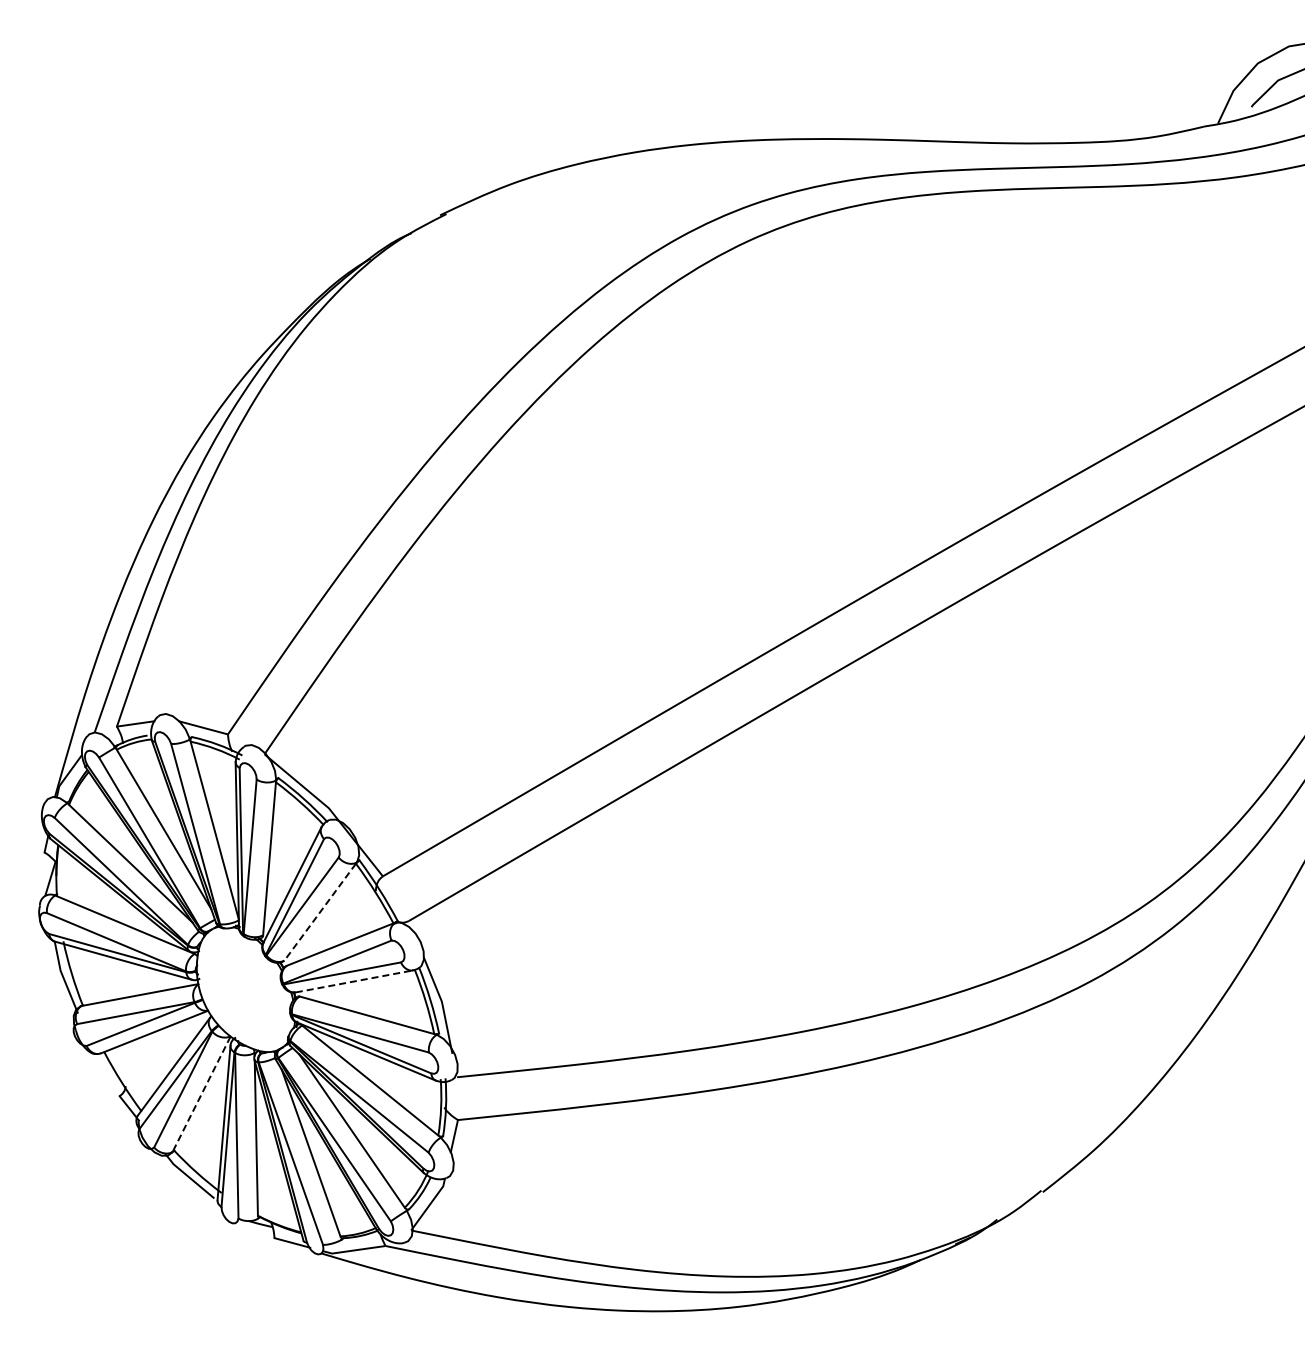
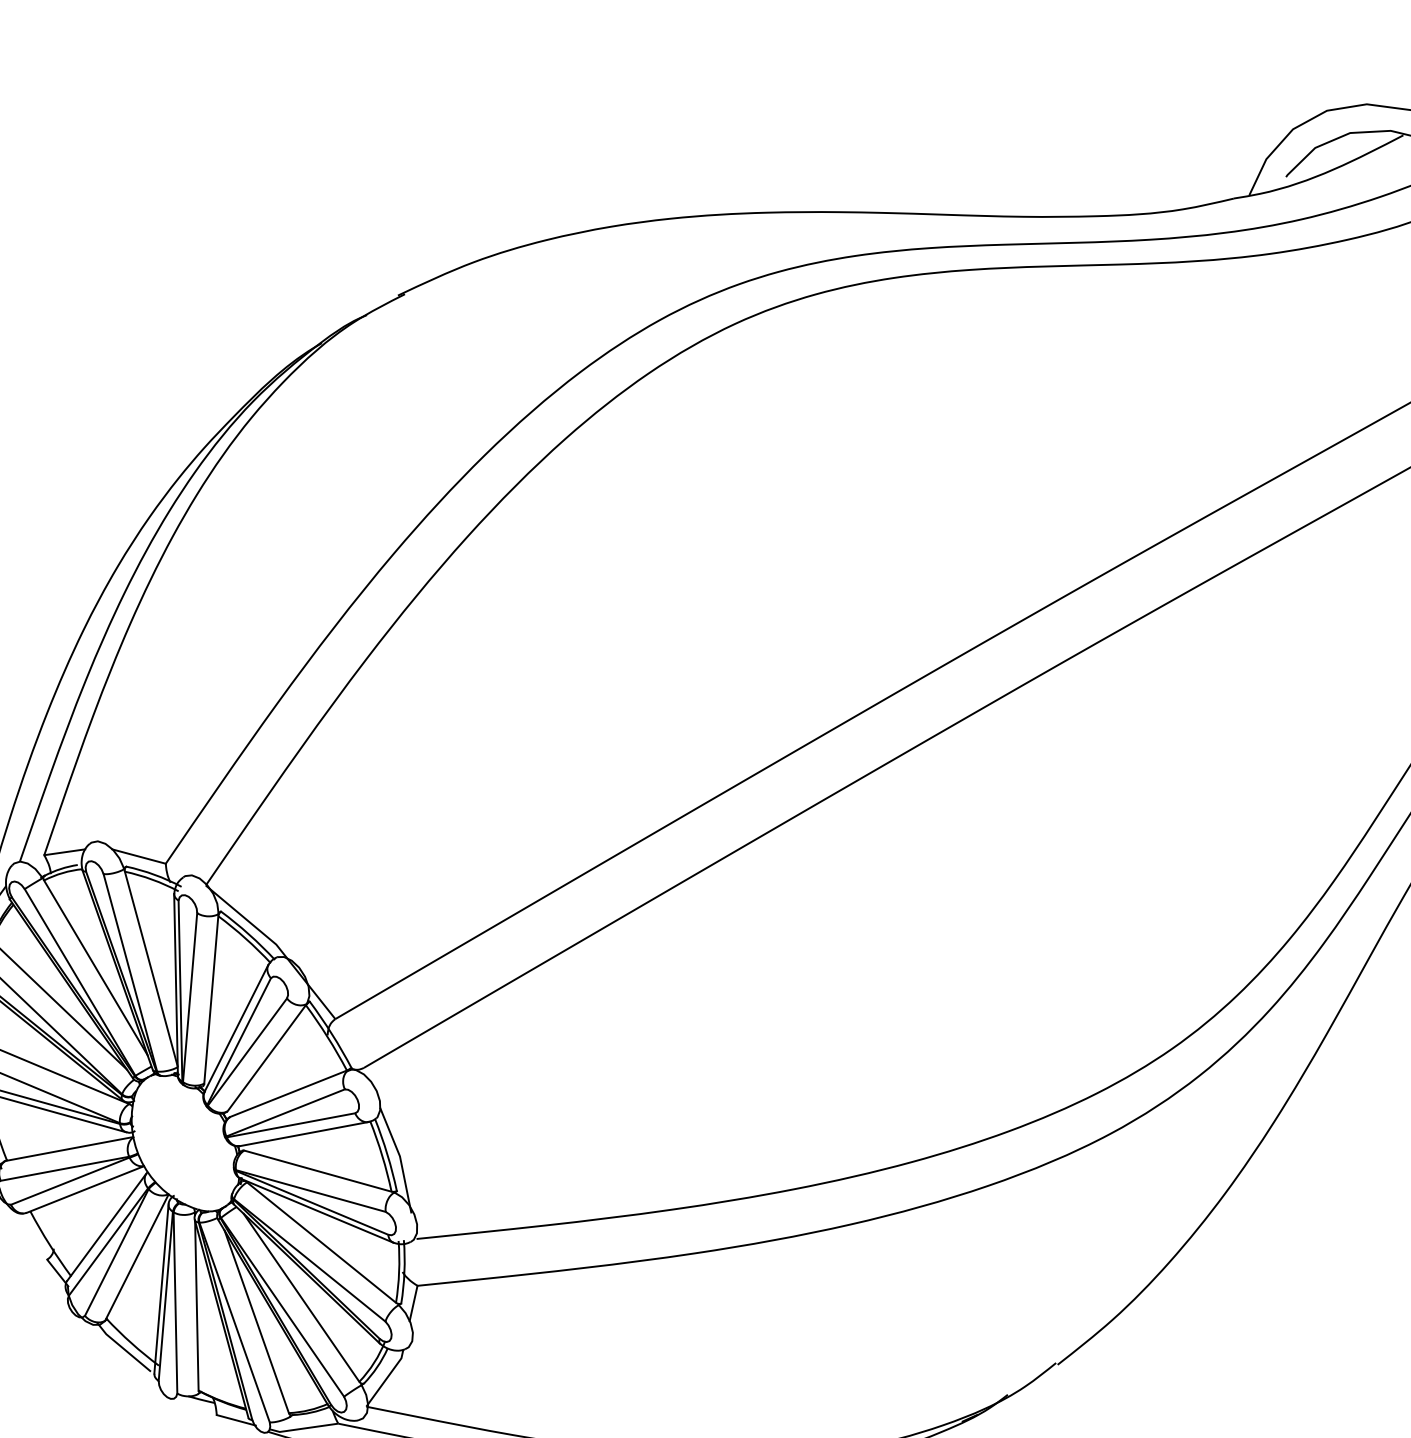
line: (319, 912) -> (265, 1058), dashed -> solid
line: (354, 981) -> (304, 1134), dashed -> solid
line: (201, 1093) -> (136, 1256), dashed -> solid

